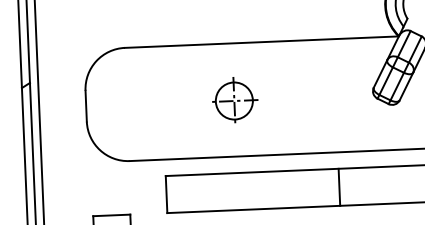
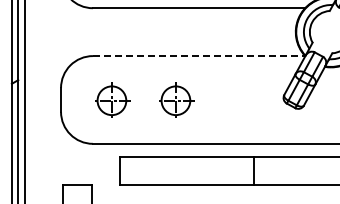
line: (262, 42) -> (199, 56), solid -> dashed
part: (152, 102) -> (112, 99), added

